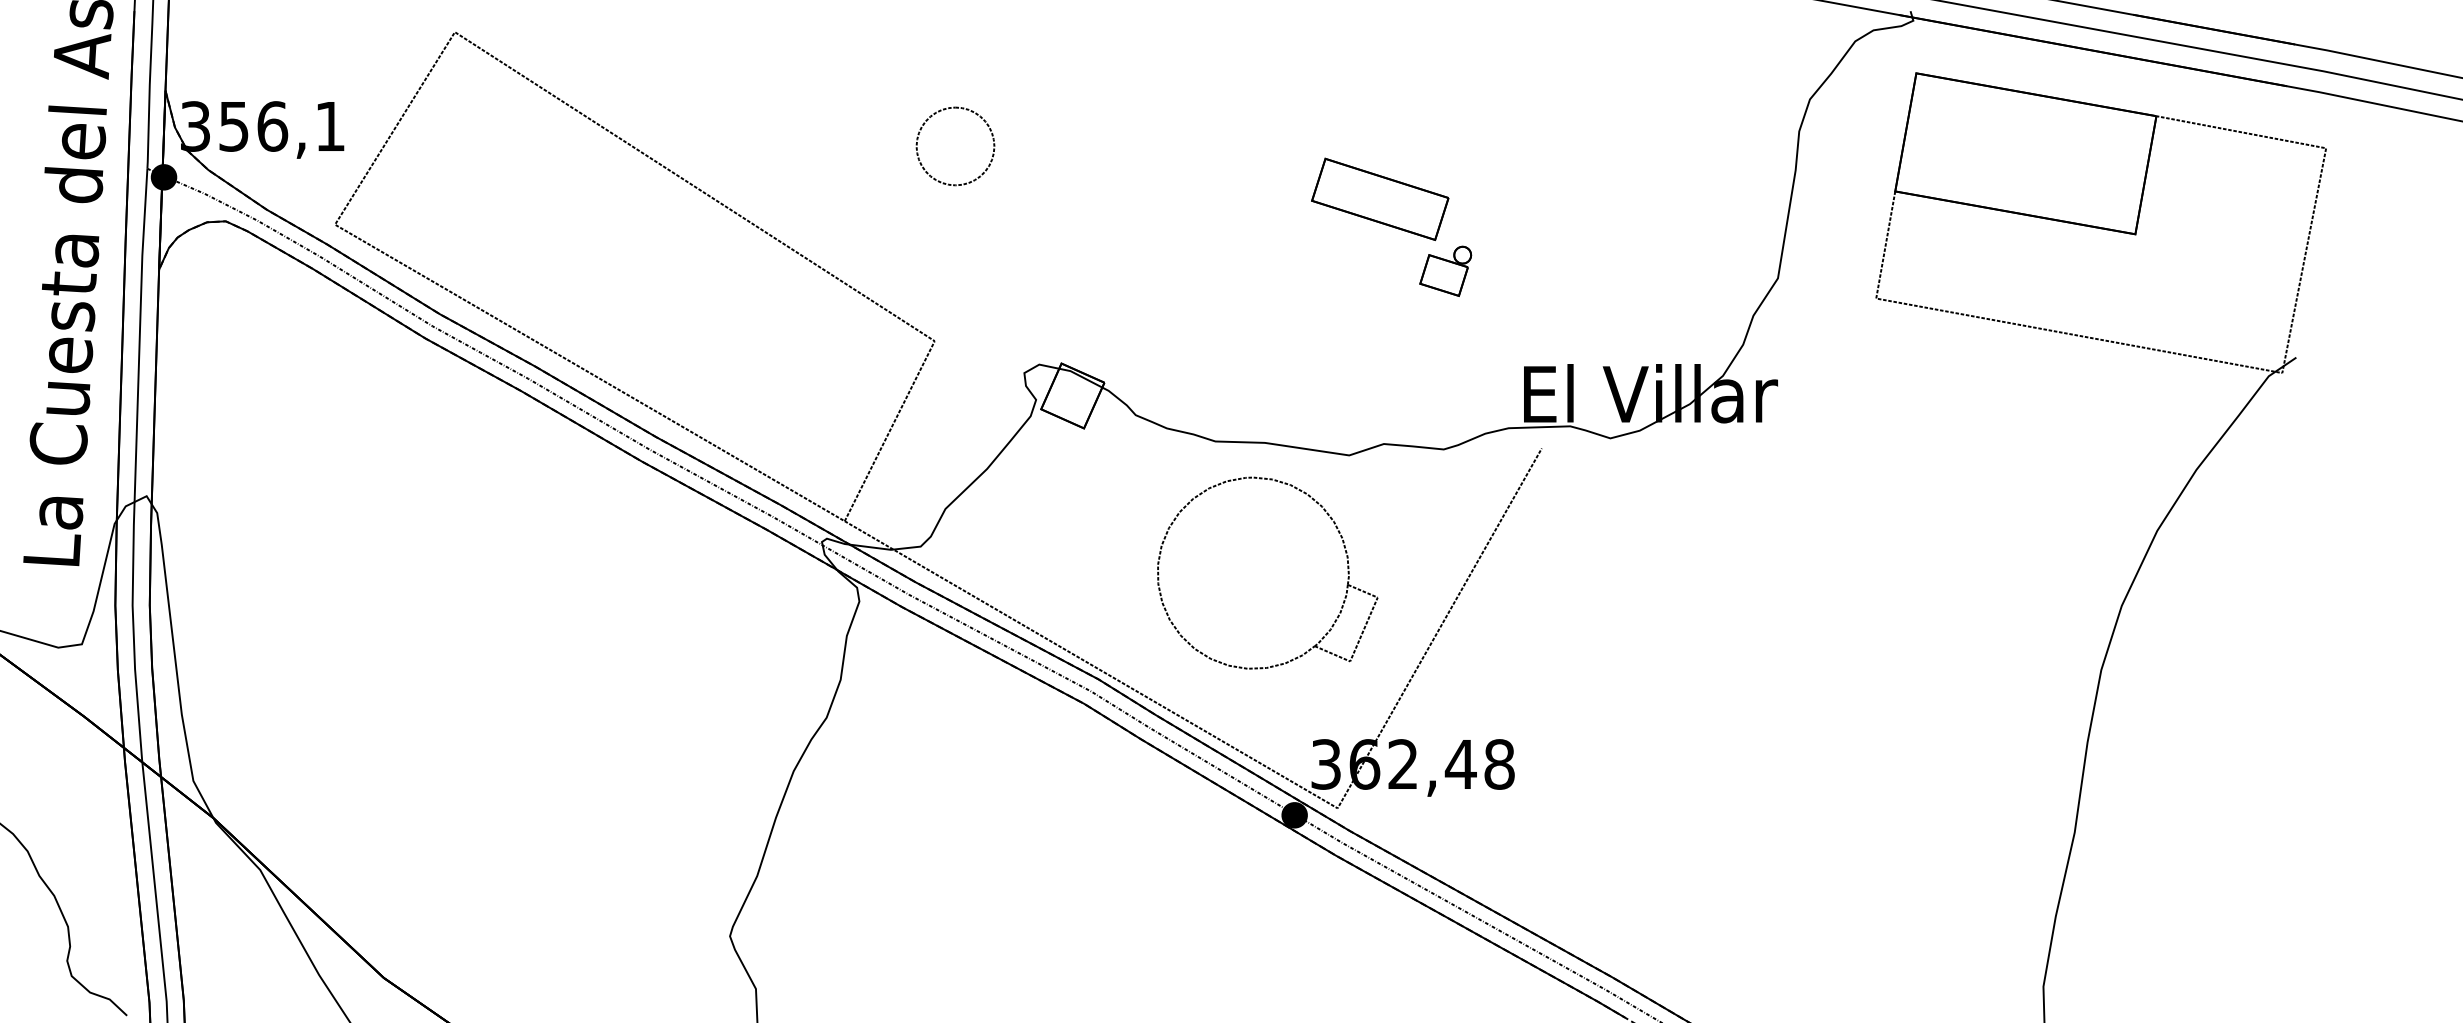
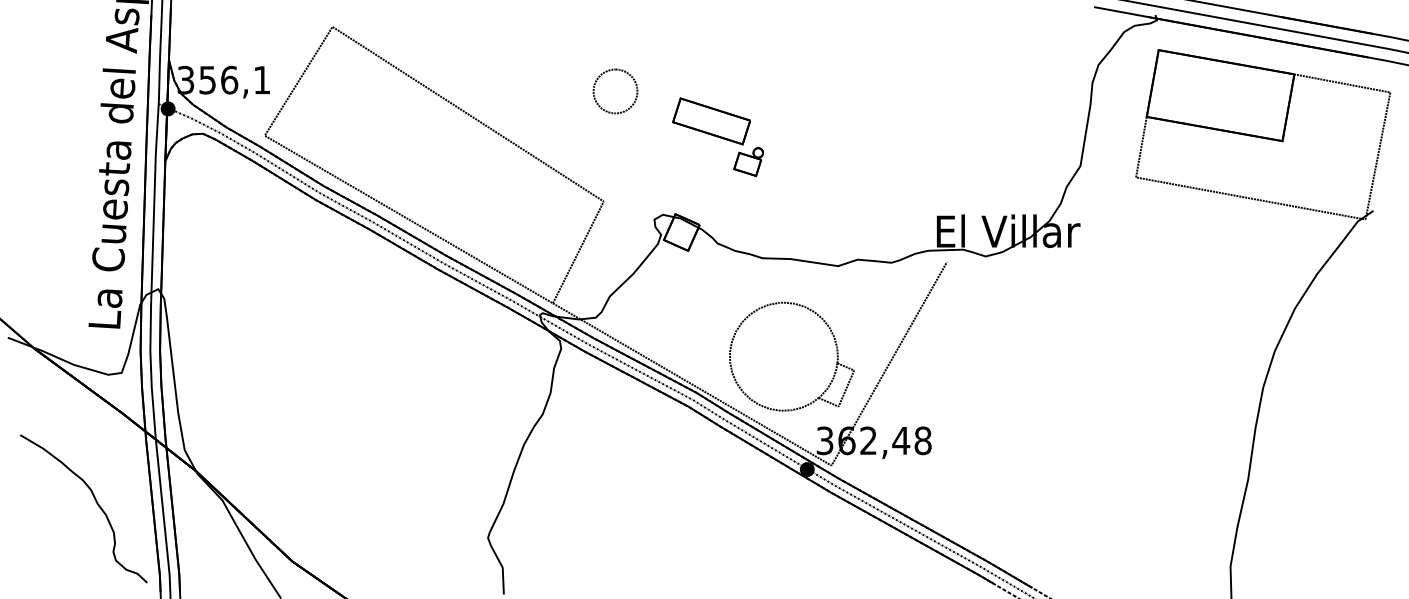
part: (1390, 227) -> (717, 137), moved
part: (1346, 569) -> (836, 354), moved

